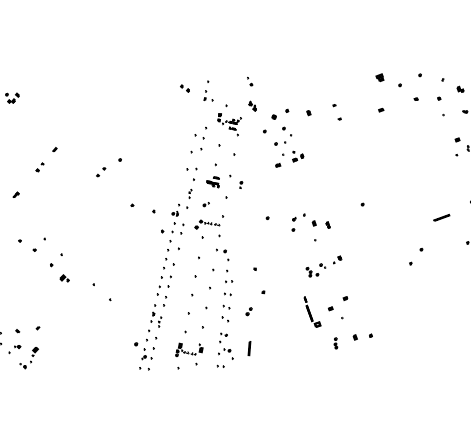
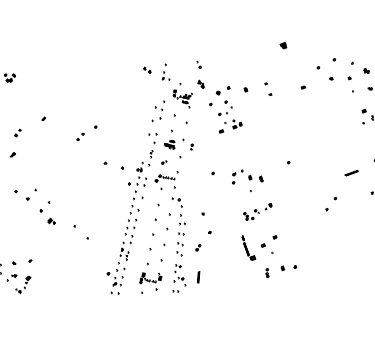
part: (380, 77) -> (283, 45), moved
part: (39, 166) -> (17, 132), moved

